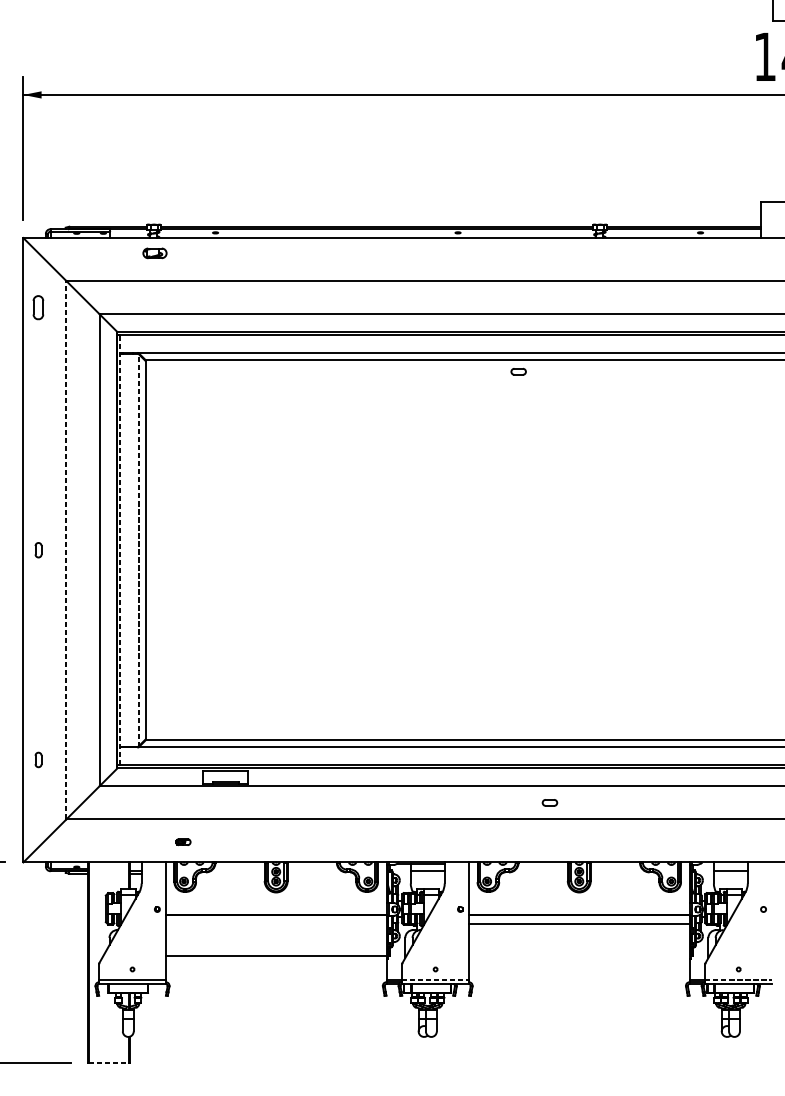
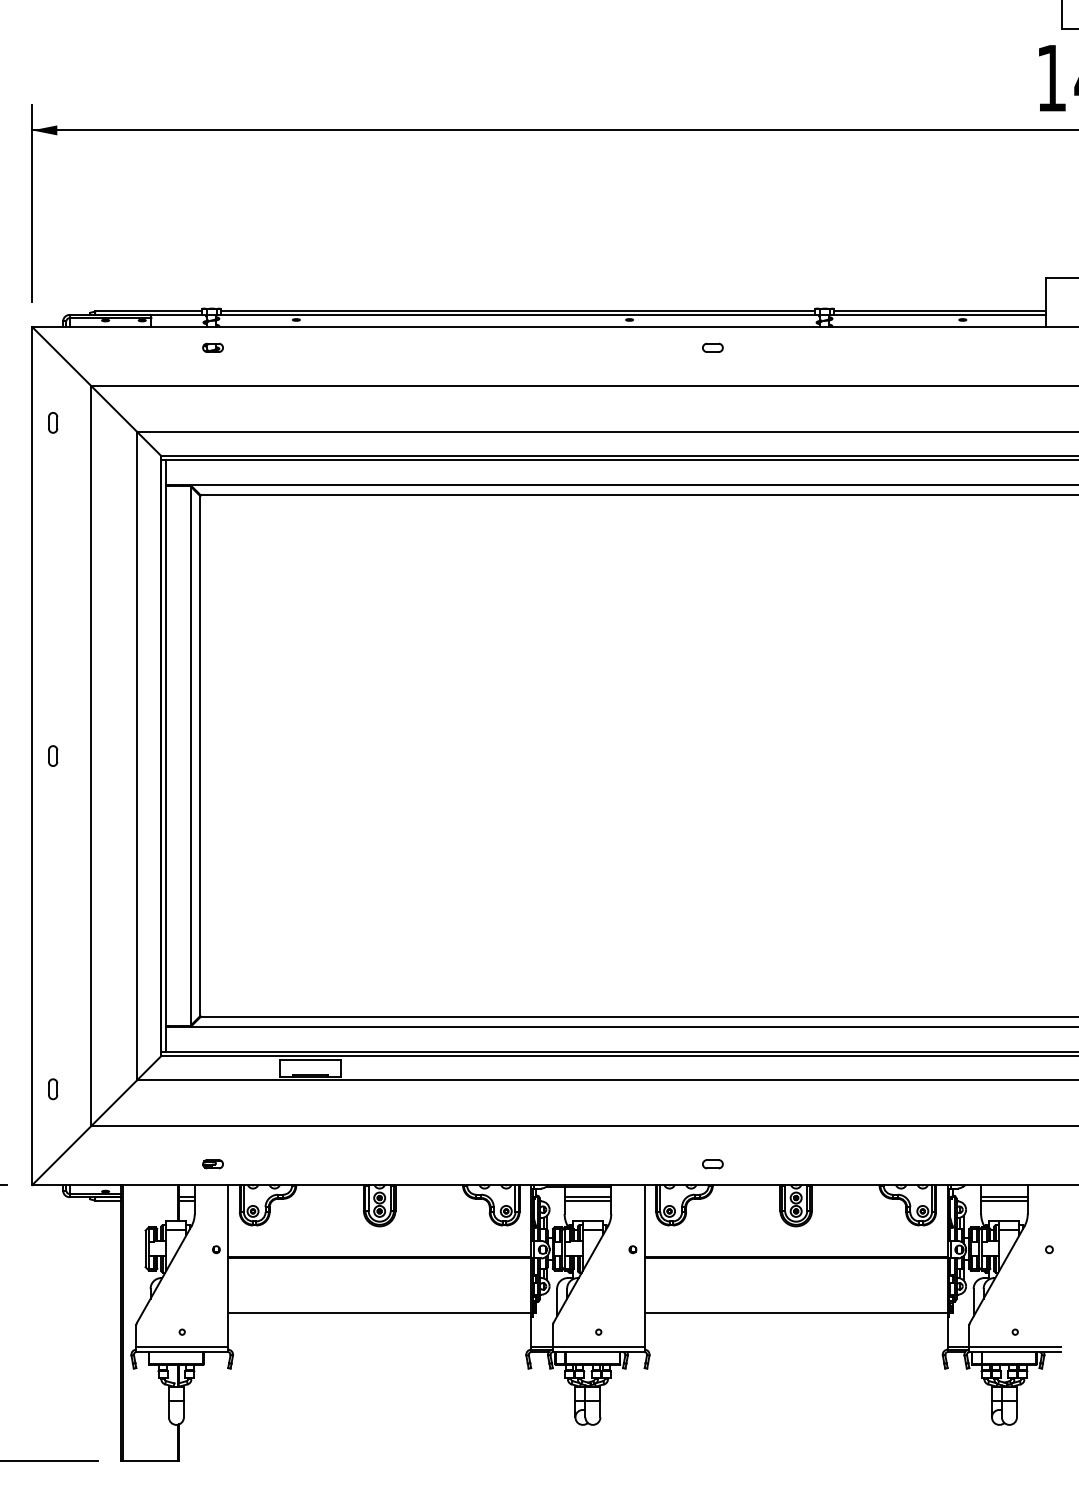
part: (154, 252) -> (212, 347), size x0.62
part: (38, 307) -> (53, 422), size x0.62
part: (518, 371) -> (712, 347), moved
line: (66, 550) -> (91, 756), dashed -> solid
line: (120, 550) -> (165, 756), dashed -> solid
line: (138, 550) -> (190, 756), dashed -> solid
part: (38, 760) -> (53, 1089), moved
part: (549, 803) -> (712, 1164), moved
part: (182, 842) -> (212, 1164), moved
line: (427, 873) -> (587, 1200), added
line: (730, 873) -> (1004, 1200), added
line: (578, 924) -> (795, 1313), moved
line: (435, 980) -> (598, 1347), dashed -> solid
line: (738, 980) -> (1015, 1347), dashed -> solid
line: (109, 1062) -> (150, 1460), dashed -> solid

